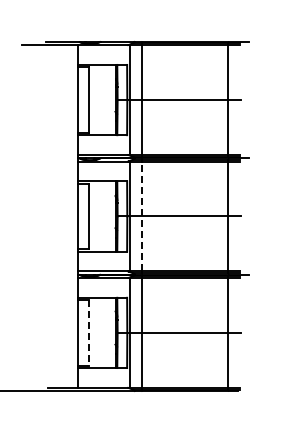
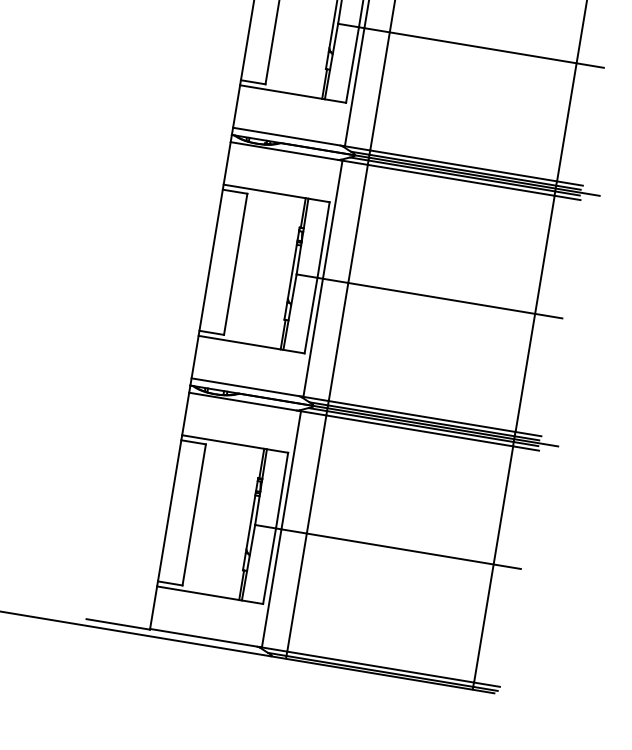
line: (141, 216) -> (348, 282), dashed -> solid
line: (89, 332) -> (194, 514), dashed -> solid

